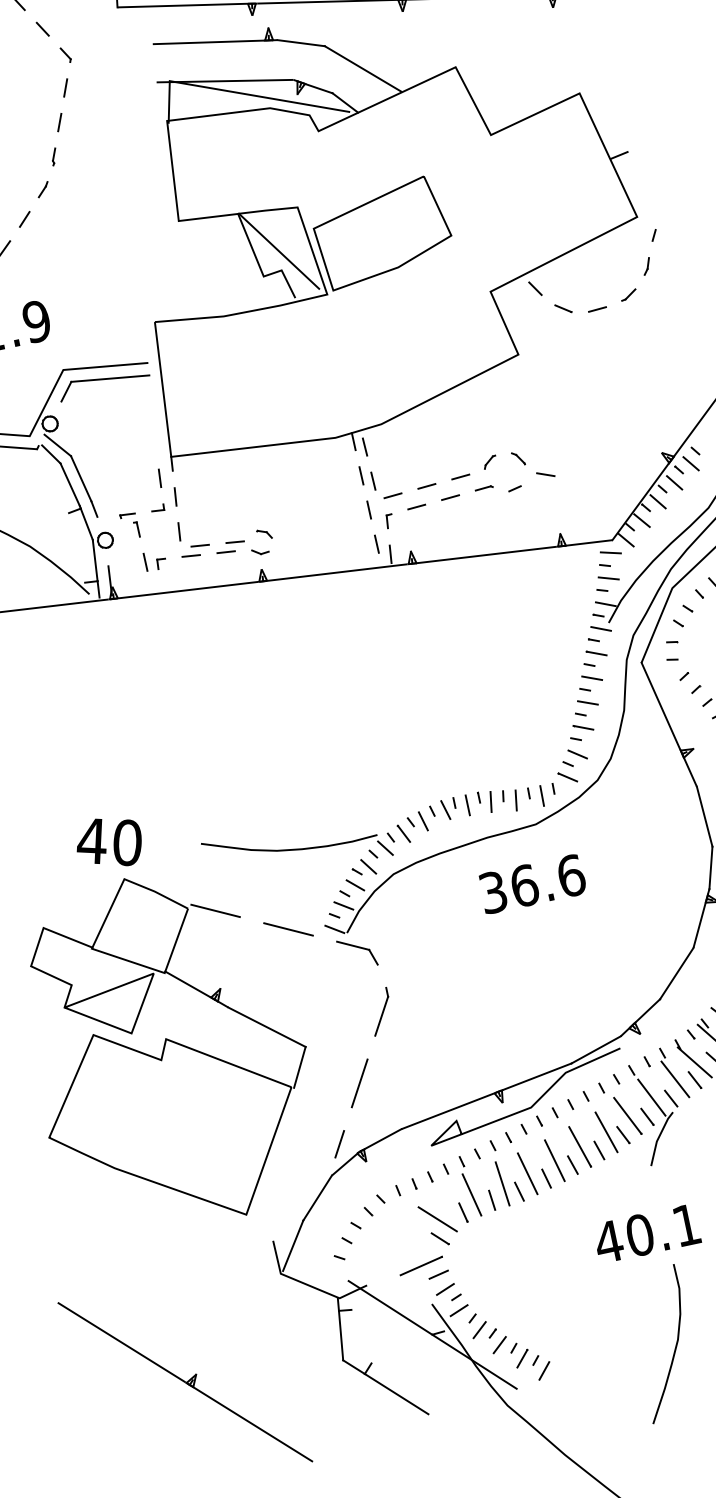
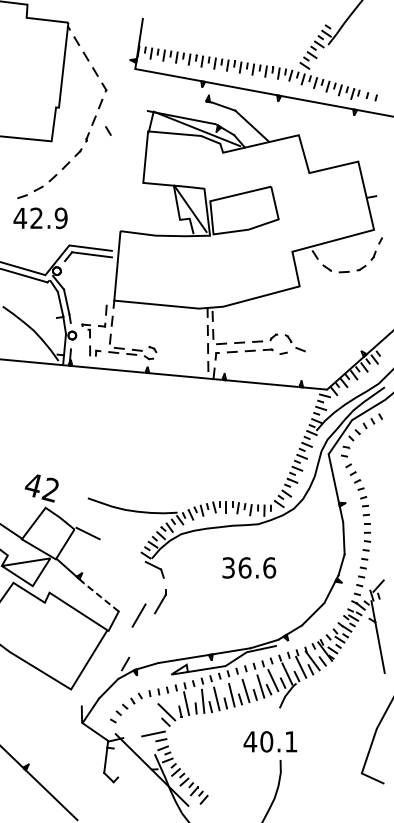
line: (208, 42) -> (177, 96), removed
line: (91, 135) -> (108, 130), added
text: (124, 842) -> (49, 489), 40 -> 42
text: (532, 883) -> (249, 567), moved
line: (287, 929) -> (122, 550), removed
line: (267, 1027) -> (101, 597), solid -> dashed
line: (358, 1083) -> (138, 615), moved
line: (396, 1393) -> (127, 795), removed

